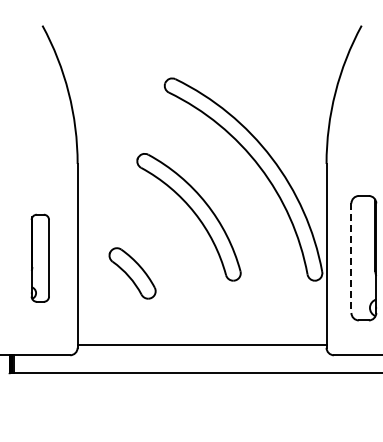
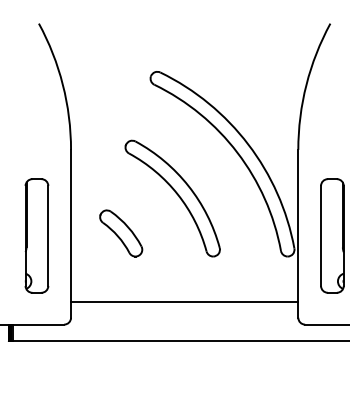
part: (40, 258) -> (37, 236), size x1.43
line: (351, 258) -> (321, 236), dashed -> solid
part: (132, 273) -> (121, 233), moved
line: (201, 345) -> (184, 301), moved

